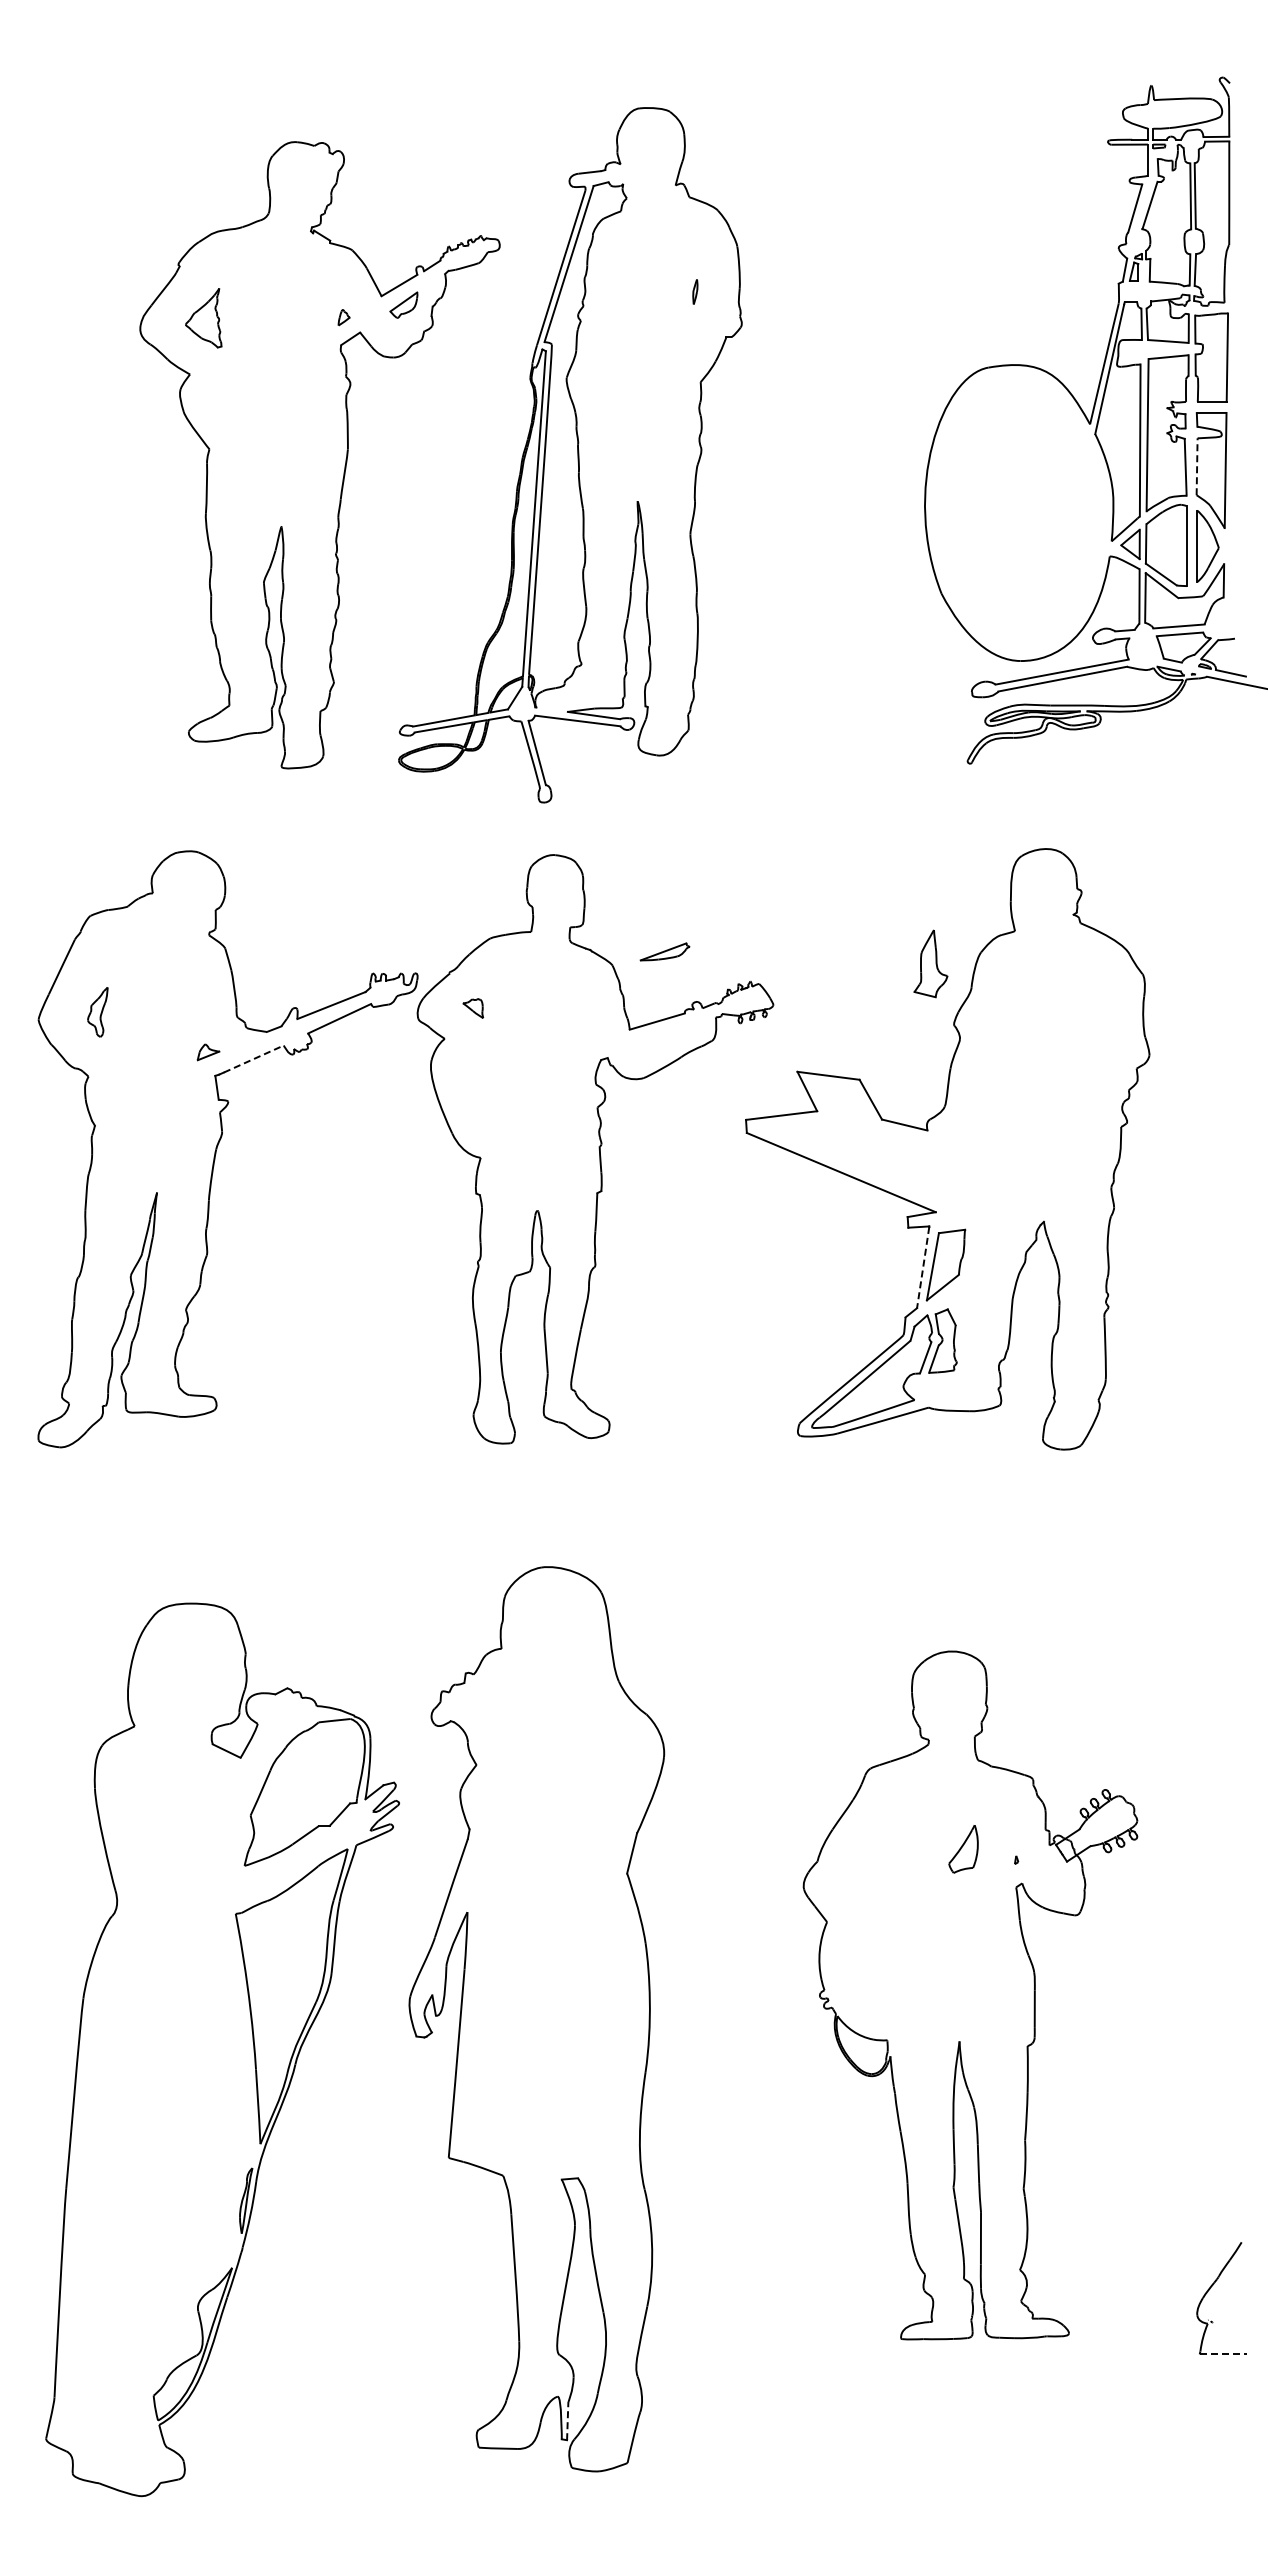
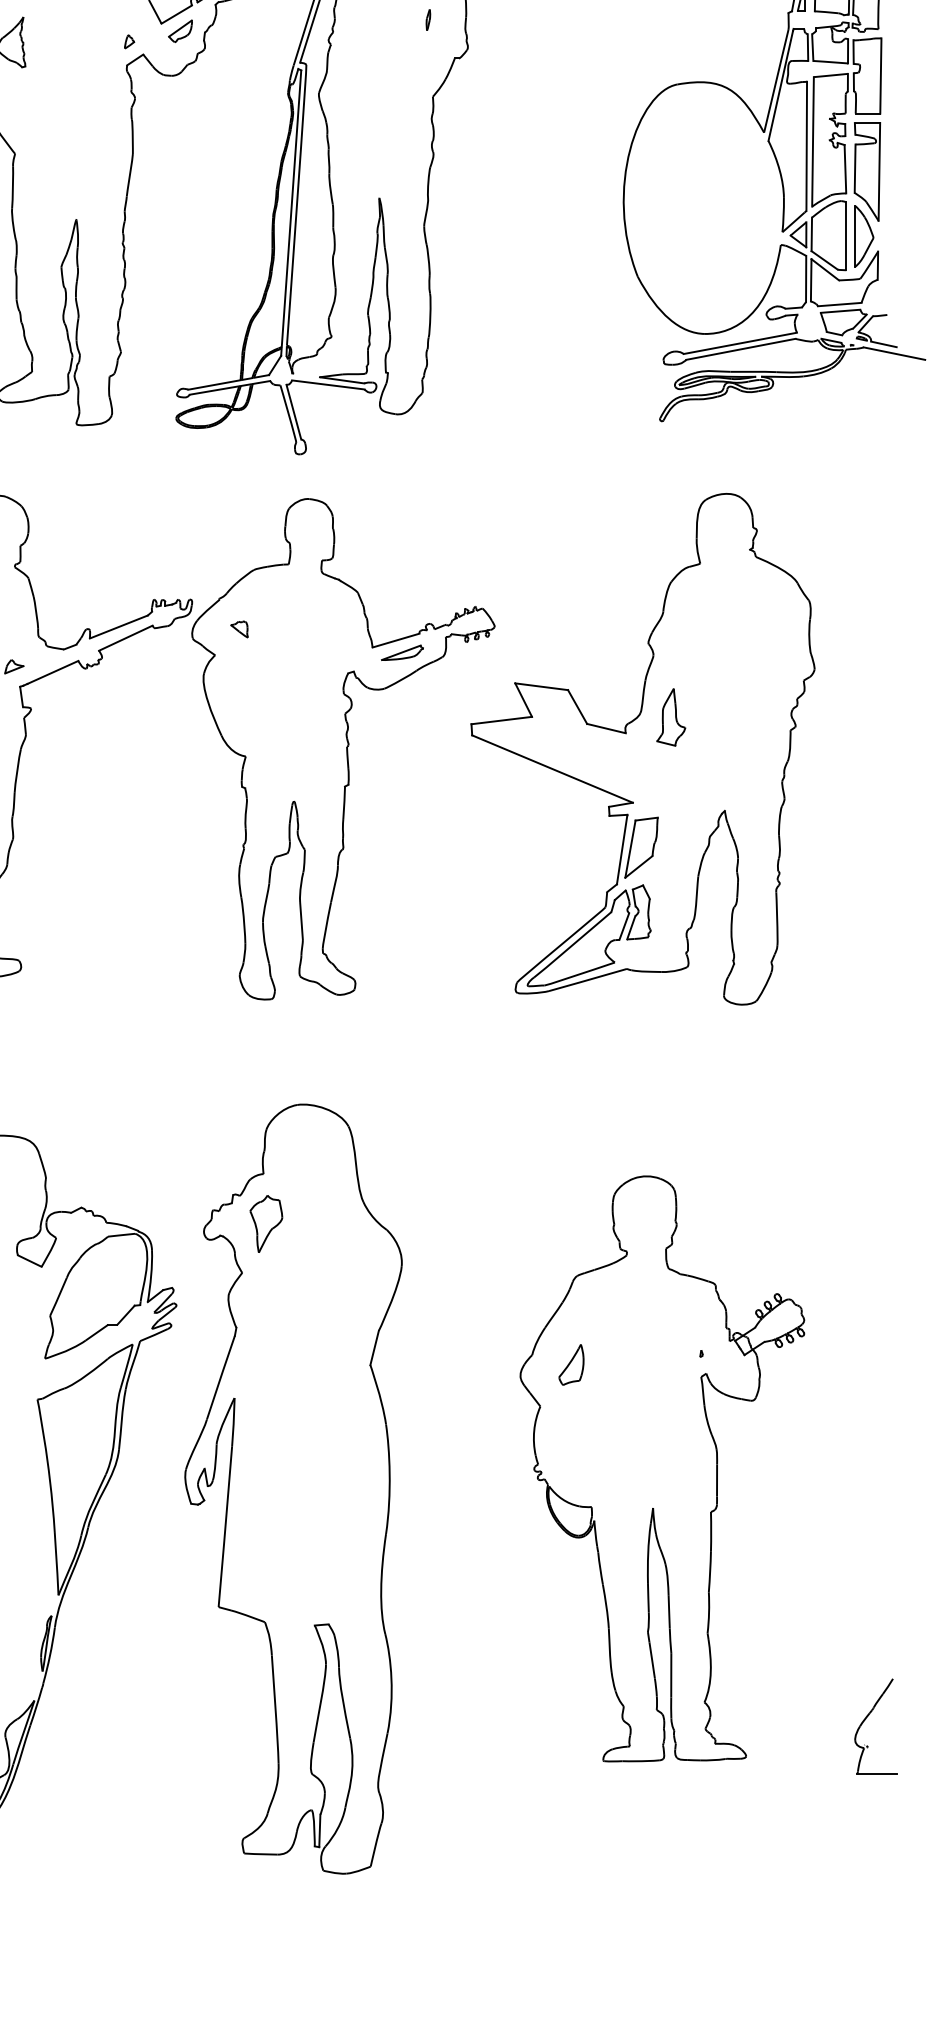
line: (1197, 466) -> (855, 168), dashed -> solid
part: (664, 951) -> (402, 652), moved
part: (930, 963) -> (670, 717), moved
line: (253, 1059) -> (52, 672), dashed -> solid
line: (923, 1268) -> (622, 850), dashed -> solid
part: (504, 1707) -> (266, 1223), added
part: (963, 1849) -> (571, 1365), moved
line: (1223, 2354) -> (877, 1774), dashed -> solid
line: (567, 2420) -> (319, 1830), dashed -> solid

